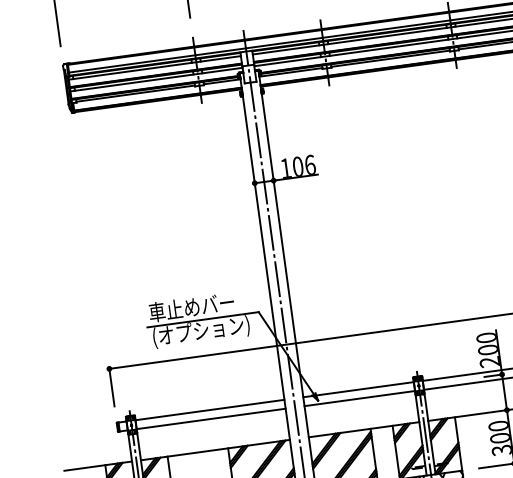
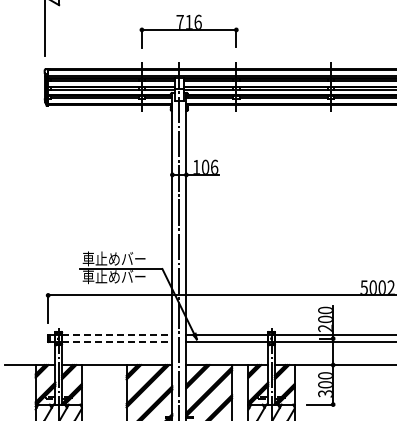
text: (200, 331) -> (118, 277), (オプション) -> 車止めバー
line: (210, 410) -> (117, 335), solid -> dashed
line: (211, 418) -> (117, 341), solid -> dashed

